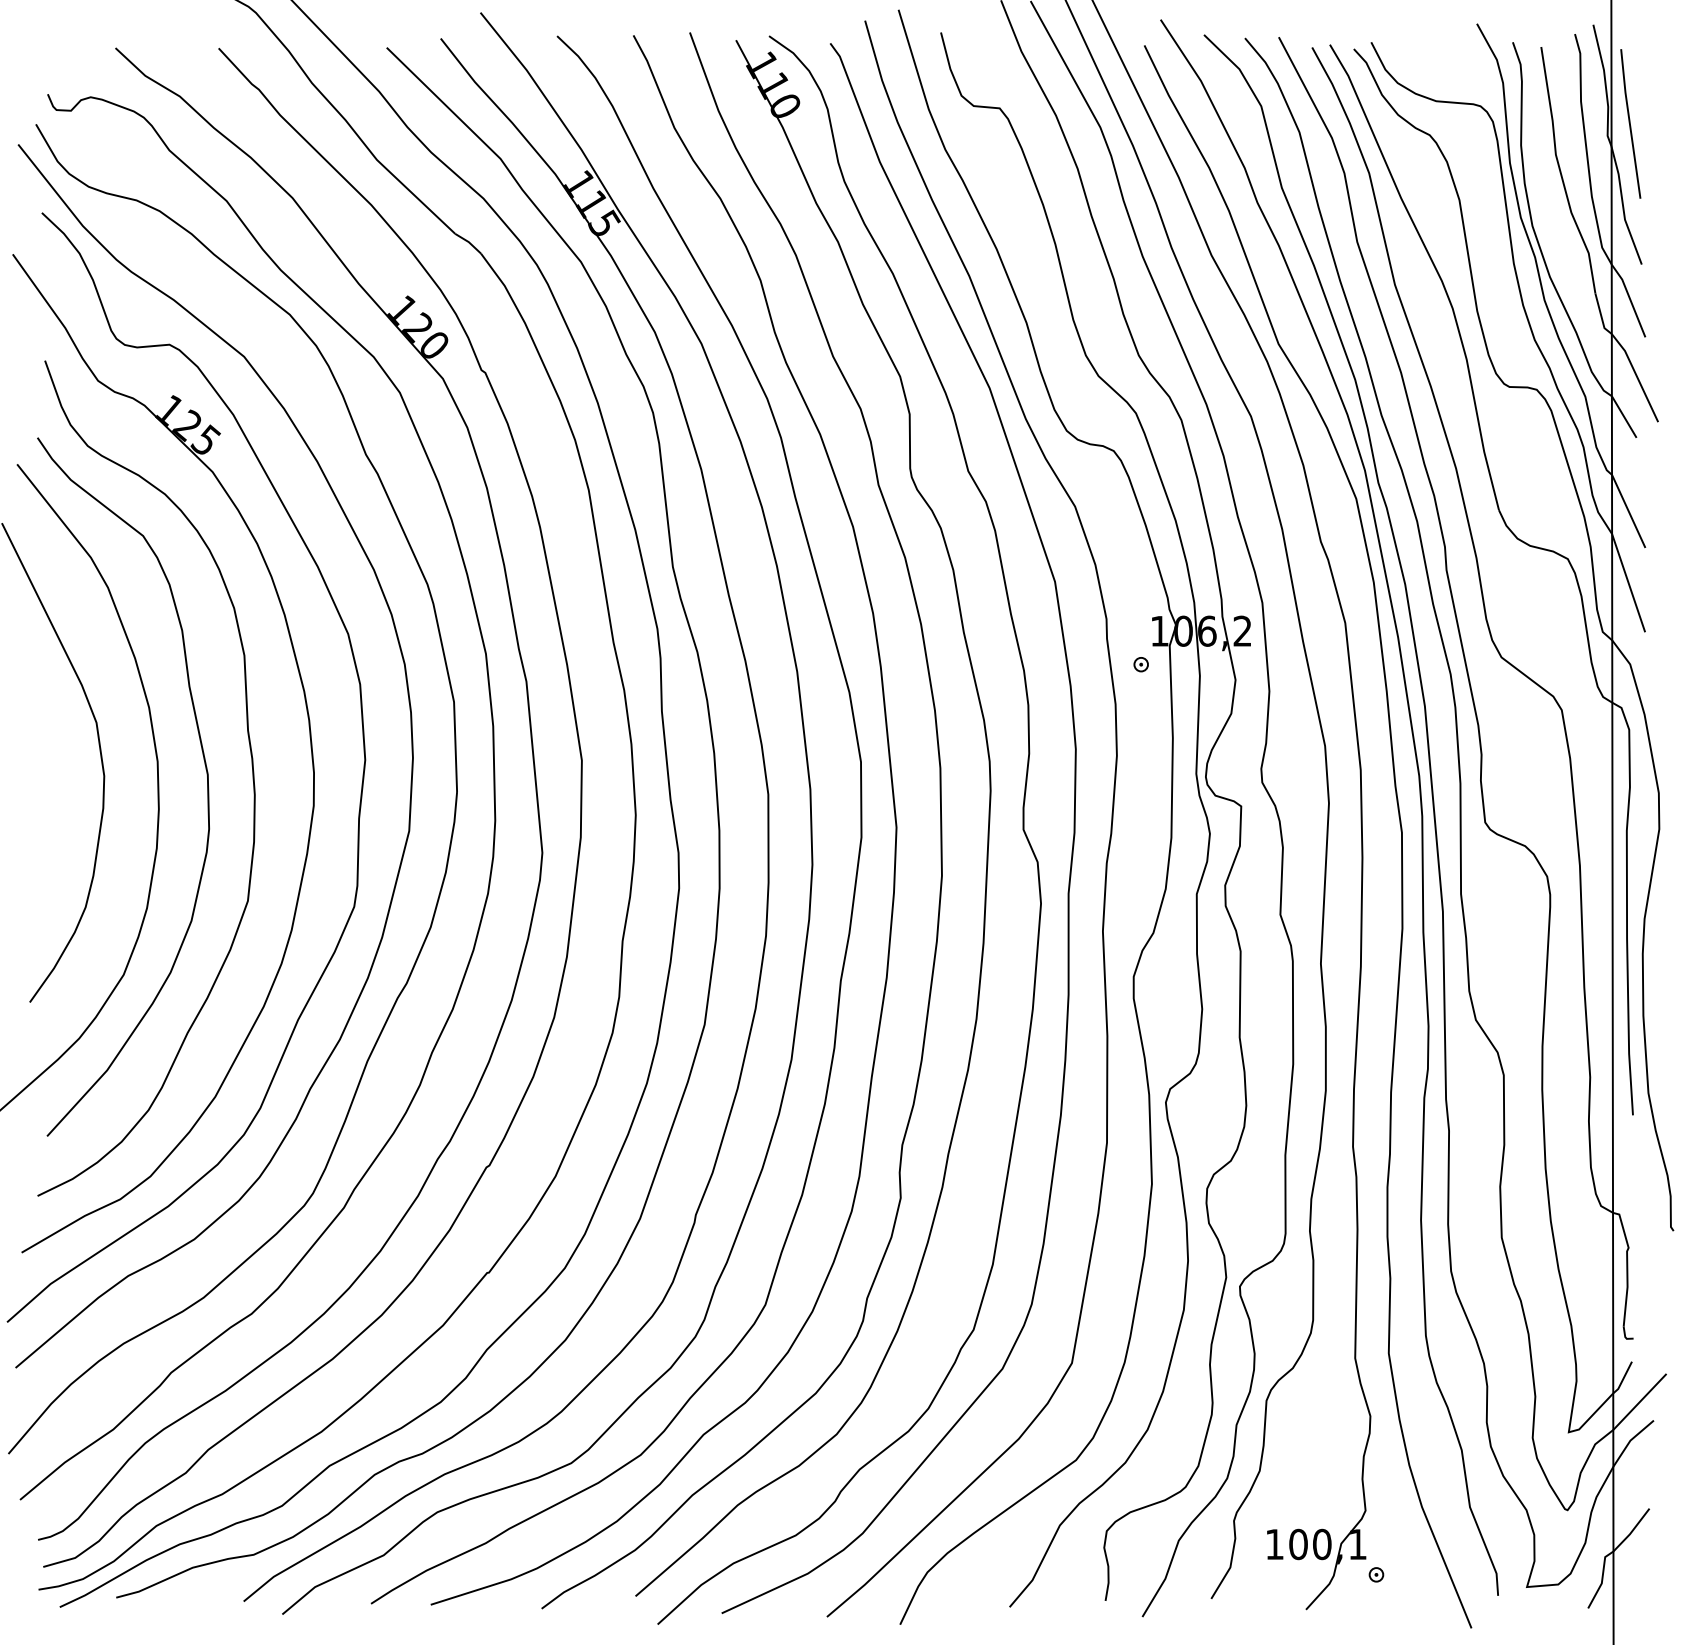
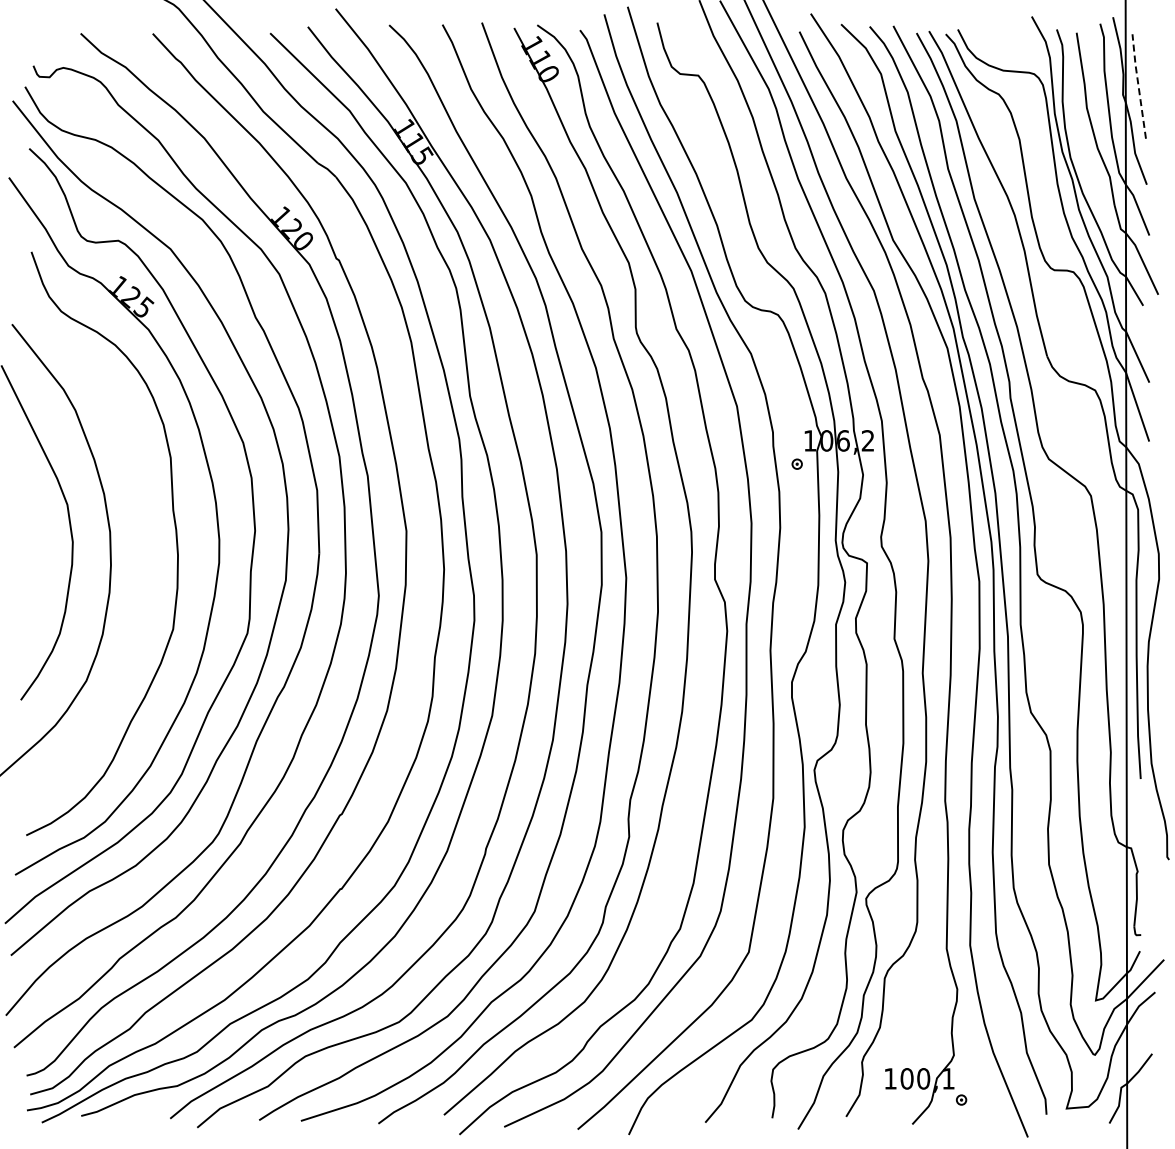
line: (1629, 122) -> (1138, 85), solid -> dashed
curve: (205, 772) -> (143, 539), removed

